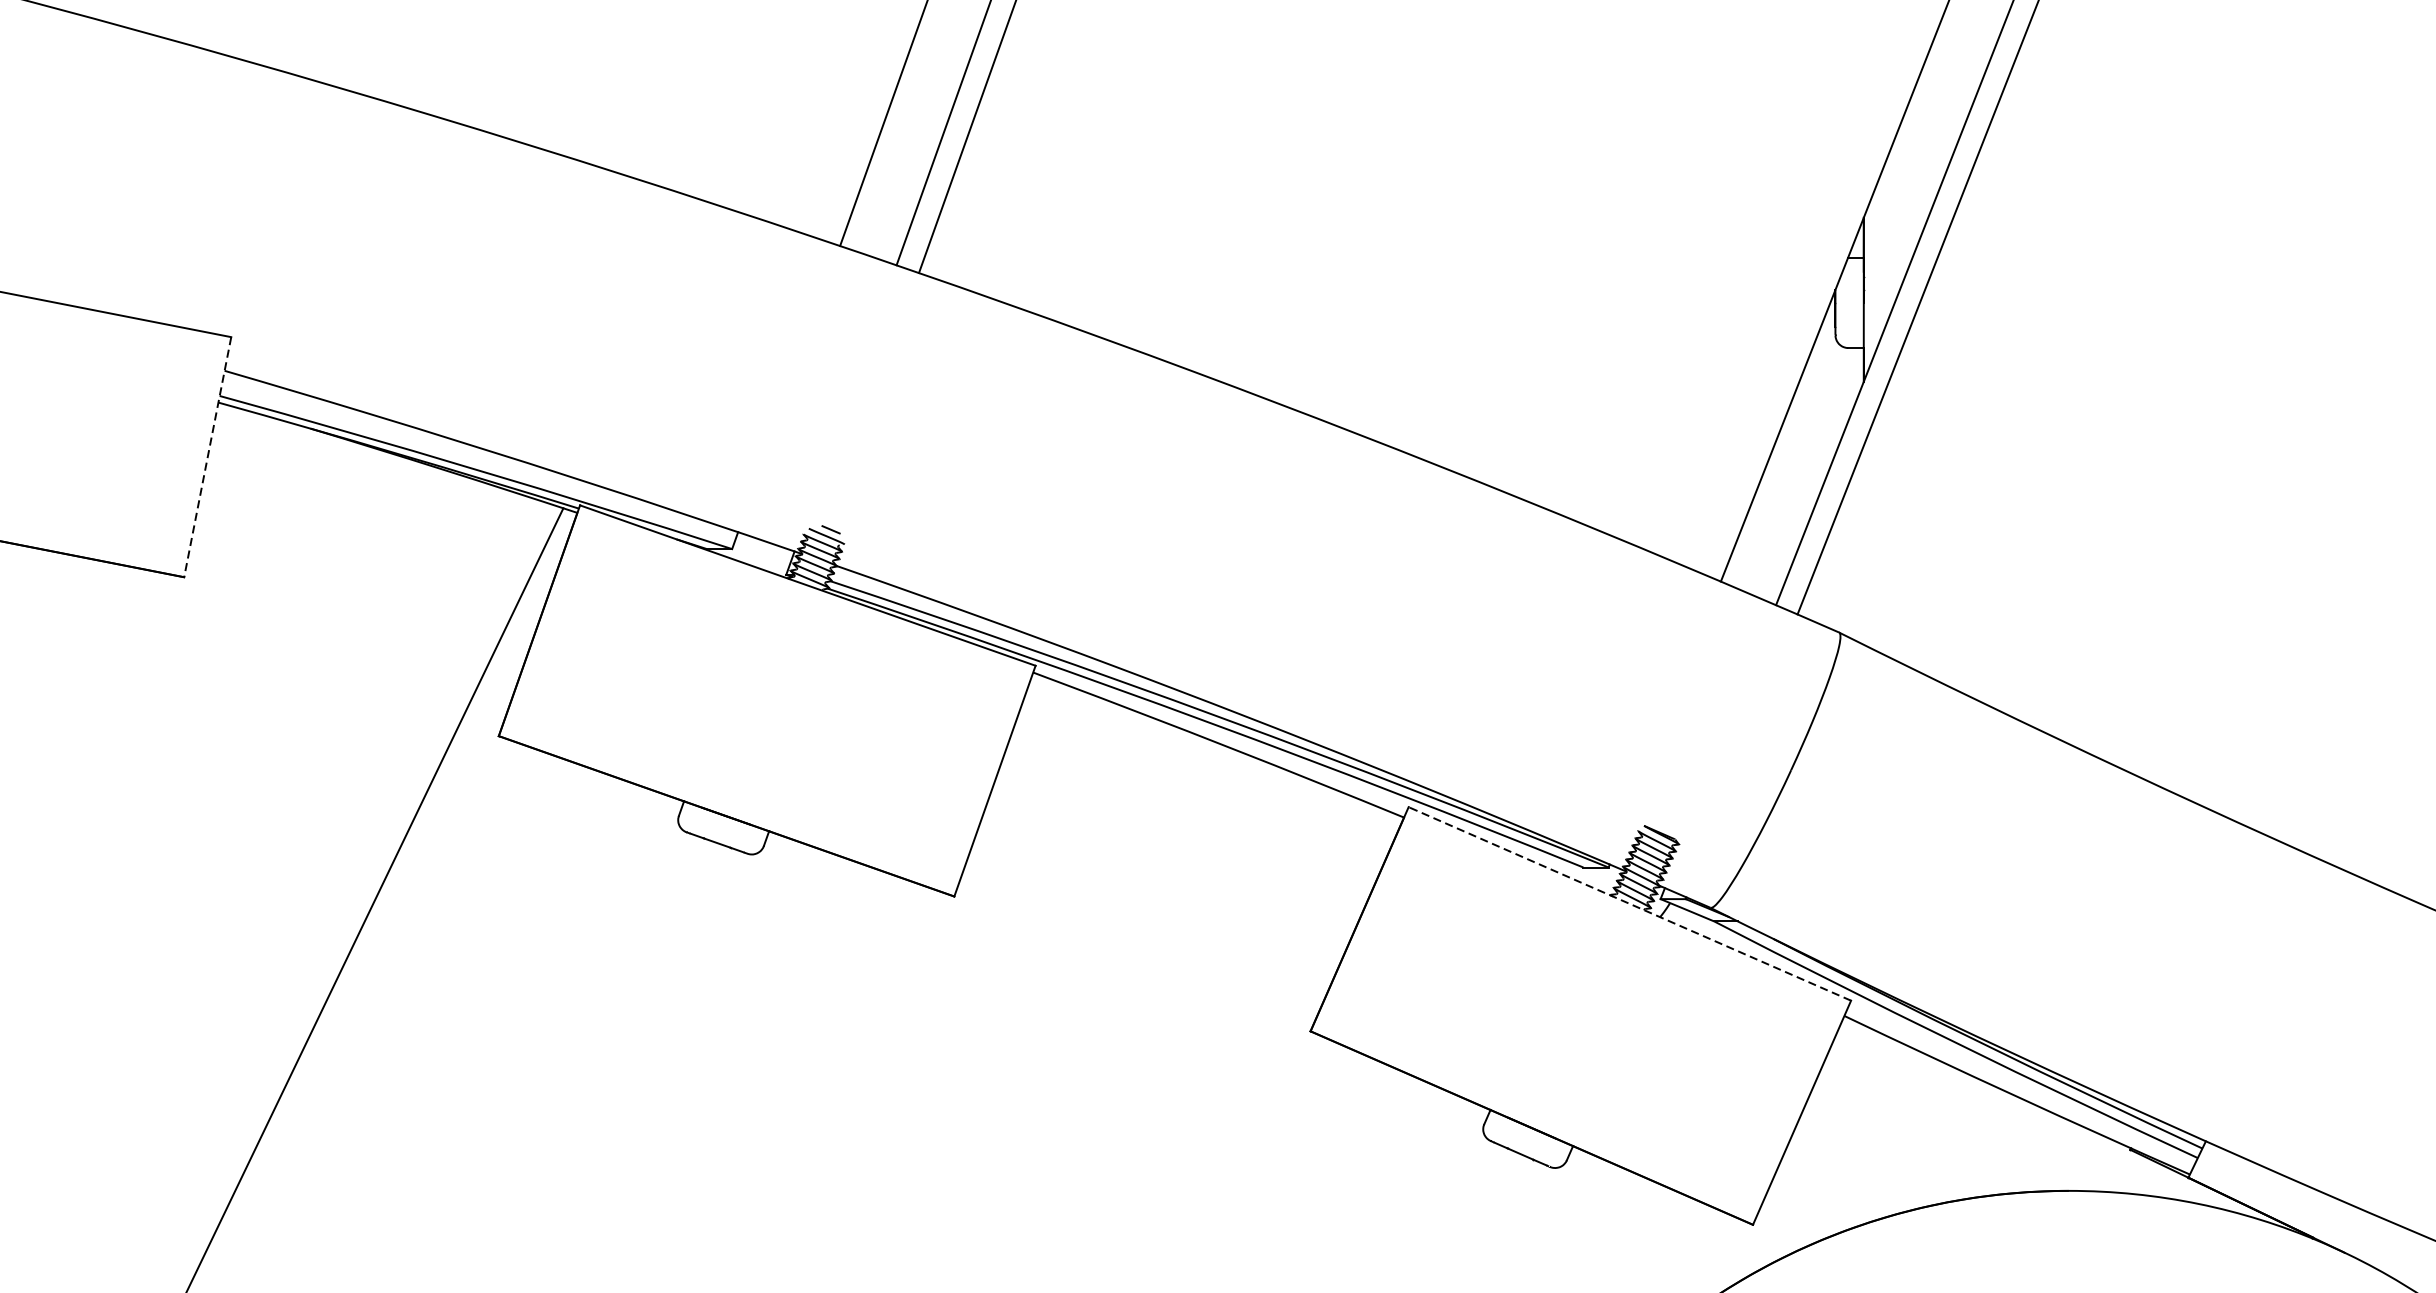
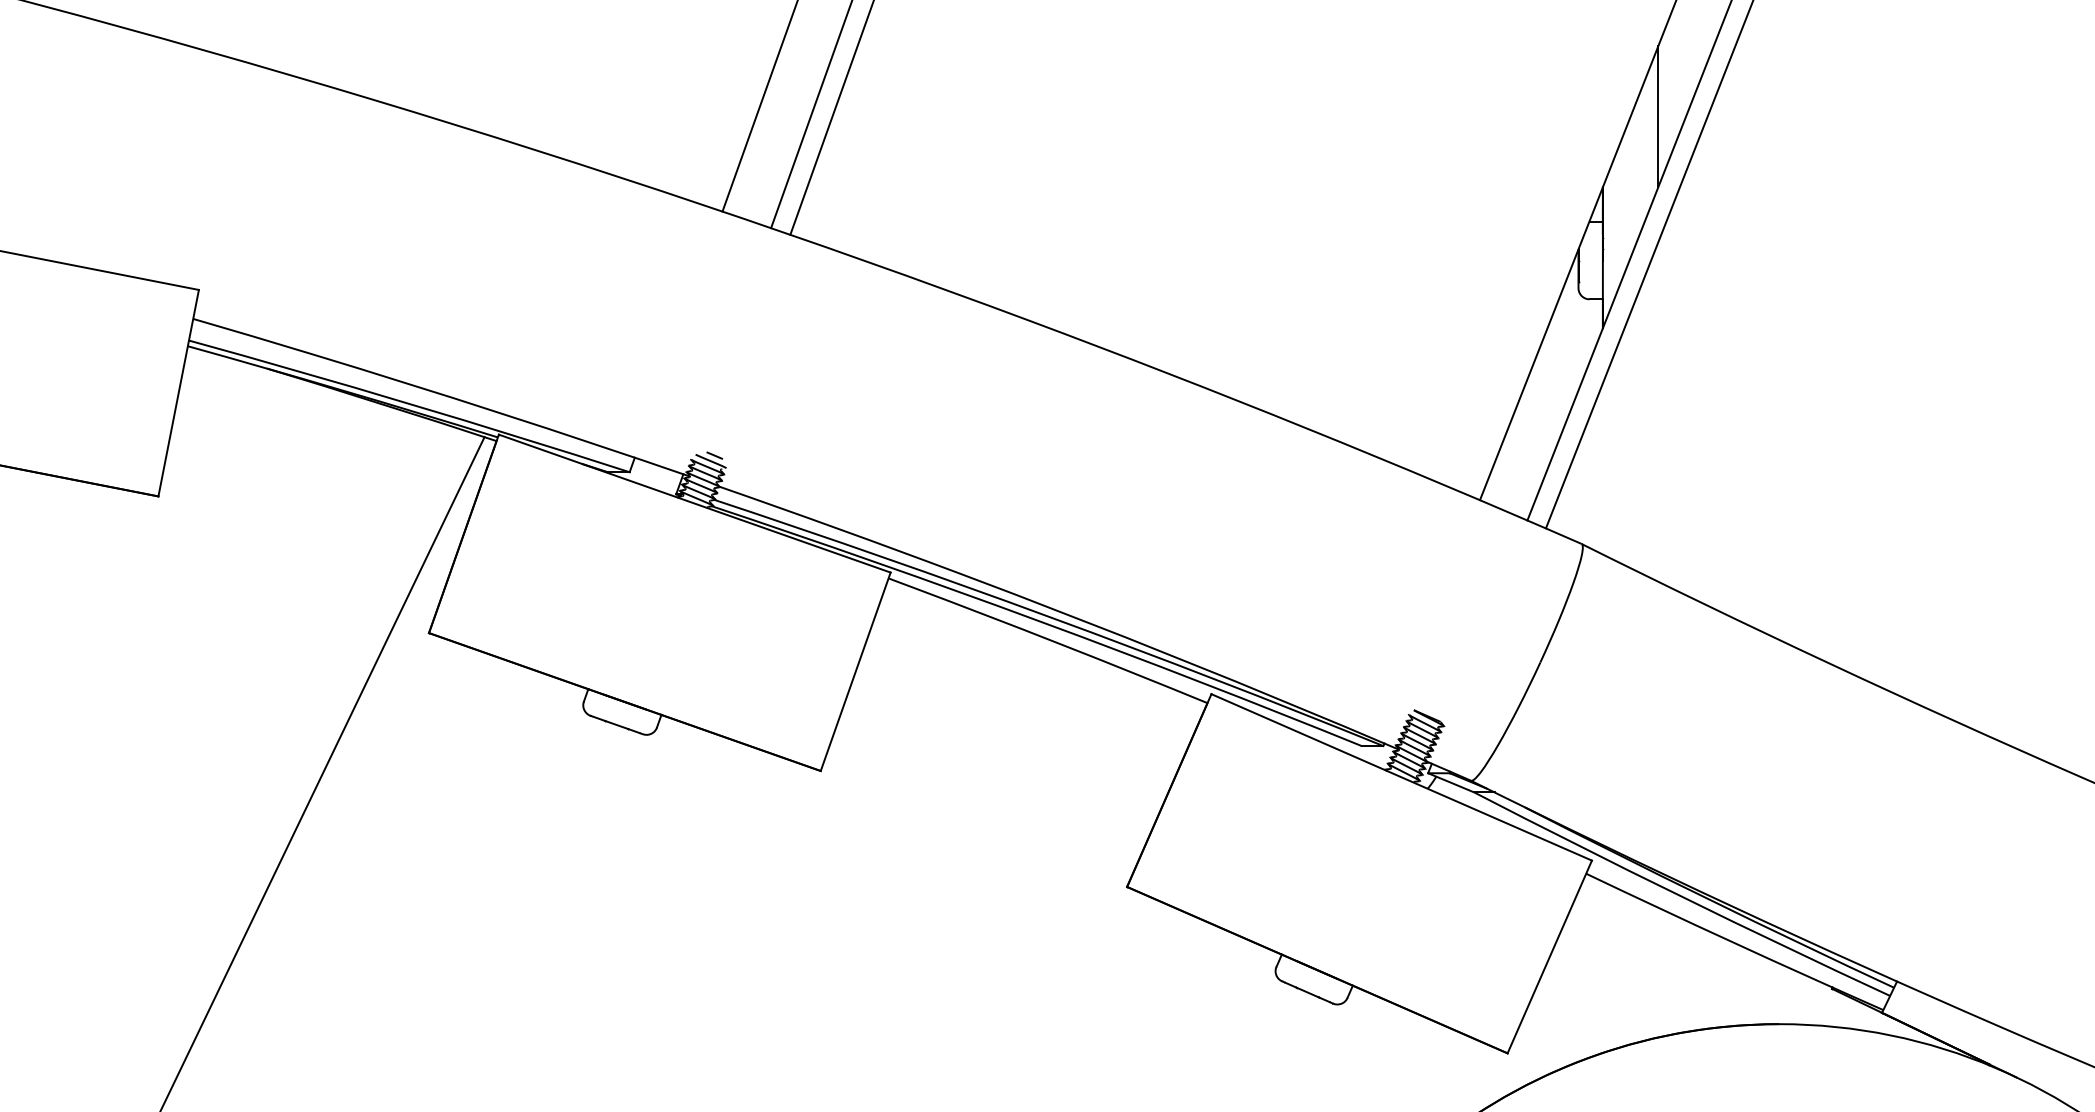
line: (1928, 135) -> (1658, 116), added
line: (207, 457) -> (178, 393), dashed -> solid
line: (1629, 904) -> (1401, 777), dashed -> solid

